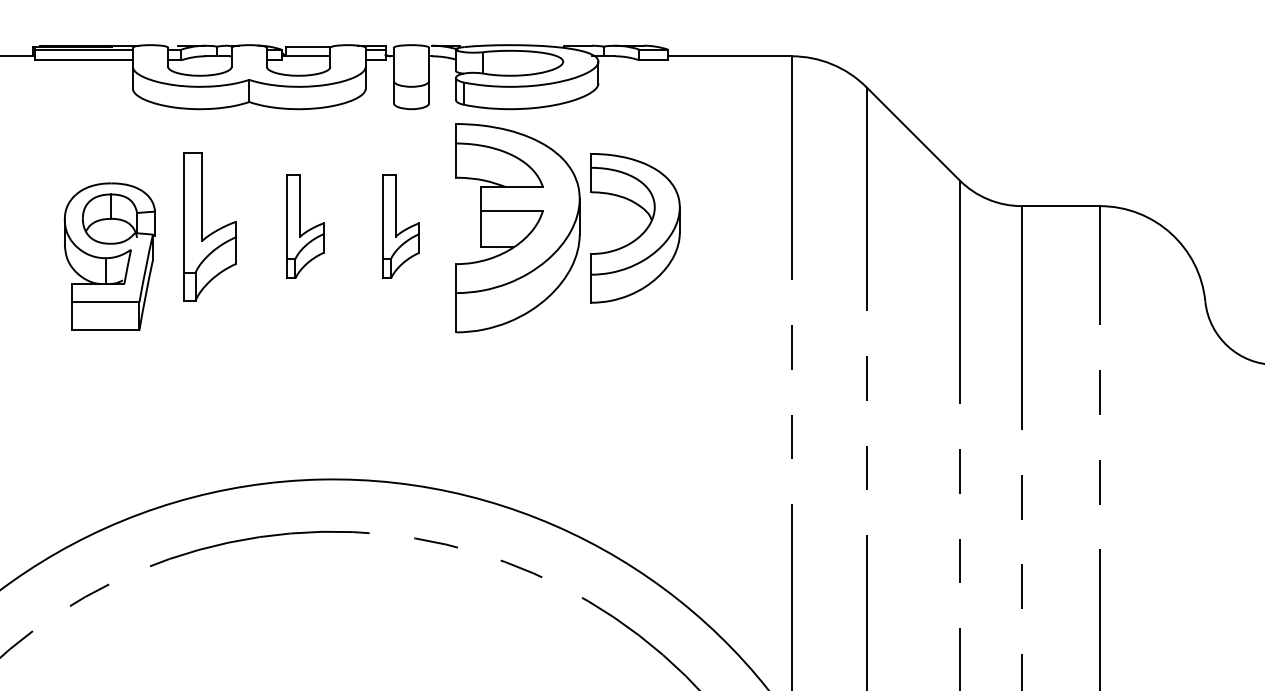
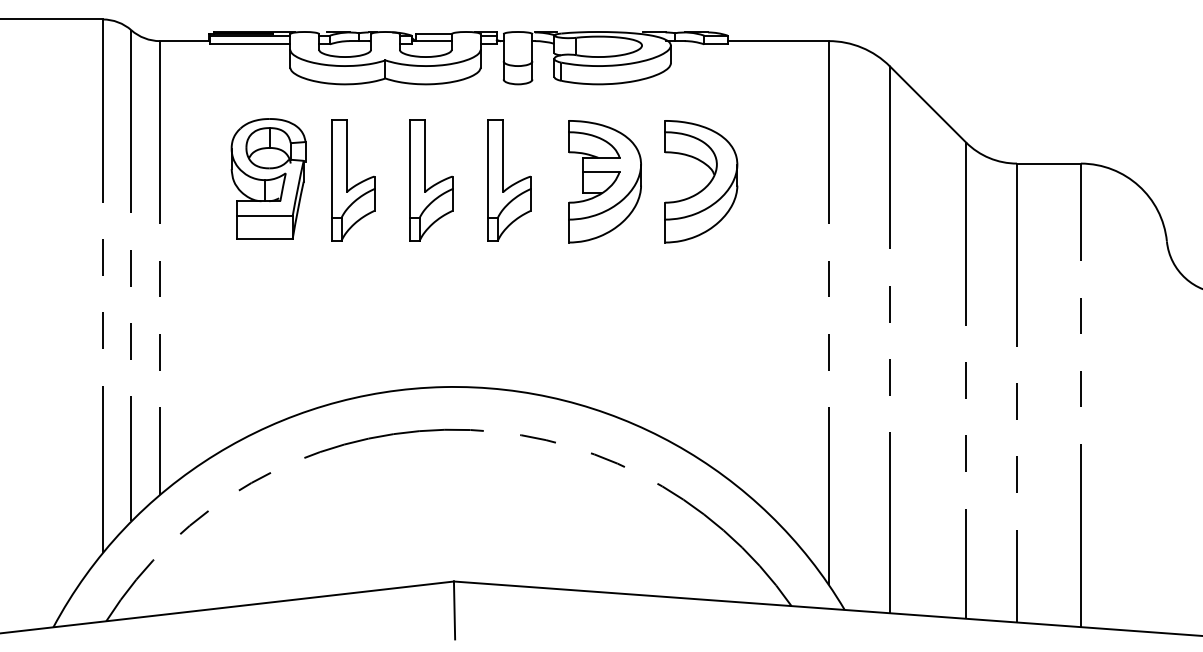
part: (305, 226) -> (431, 180), size x1.43
part: (401, 226) -> (509, 180), size x1.43
part: (517, 228) -> (604, 181), size x0.71
part: (109, 256) -> (268, 178), moved

